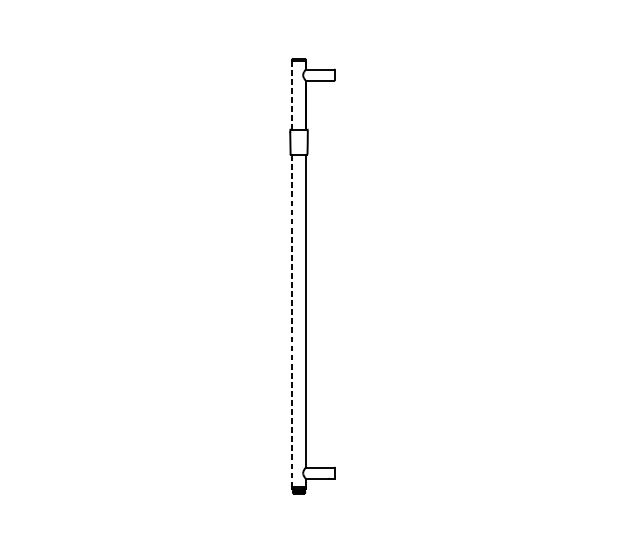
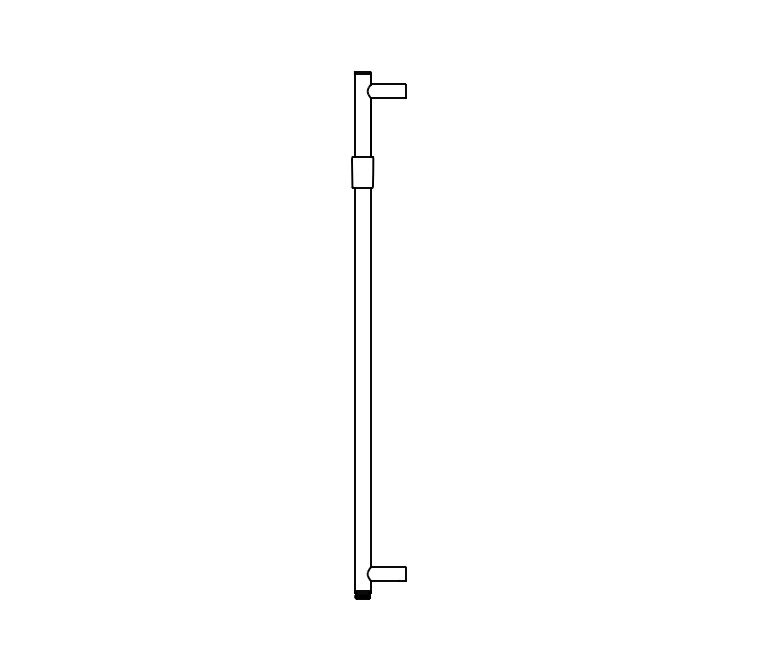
line: (292, 95) -> (354, 115), dashed -> solid
line: (292, 321) -> (354, 389), dashed -> solid

